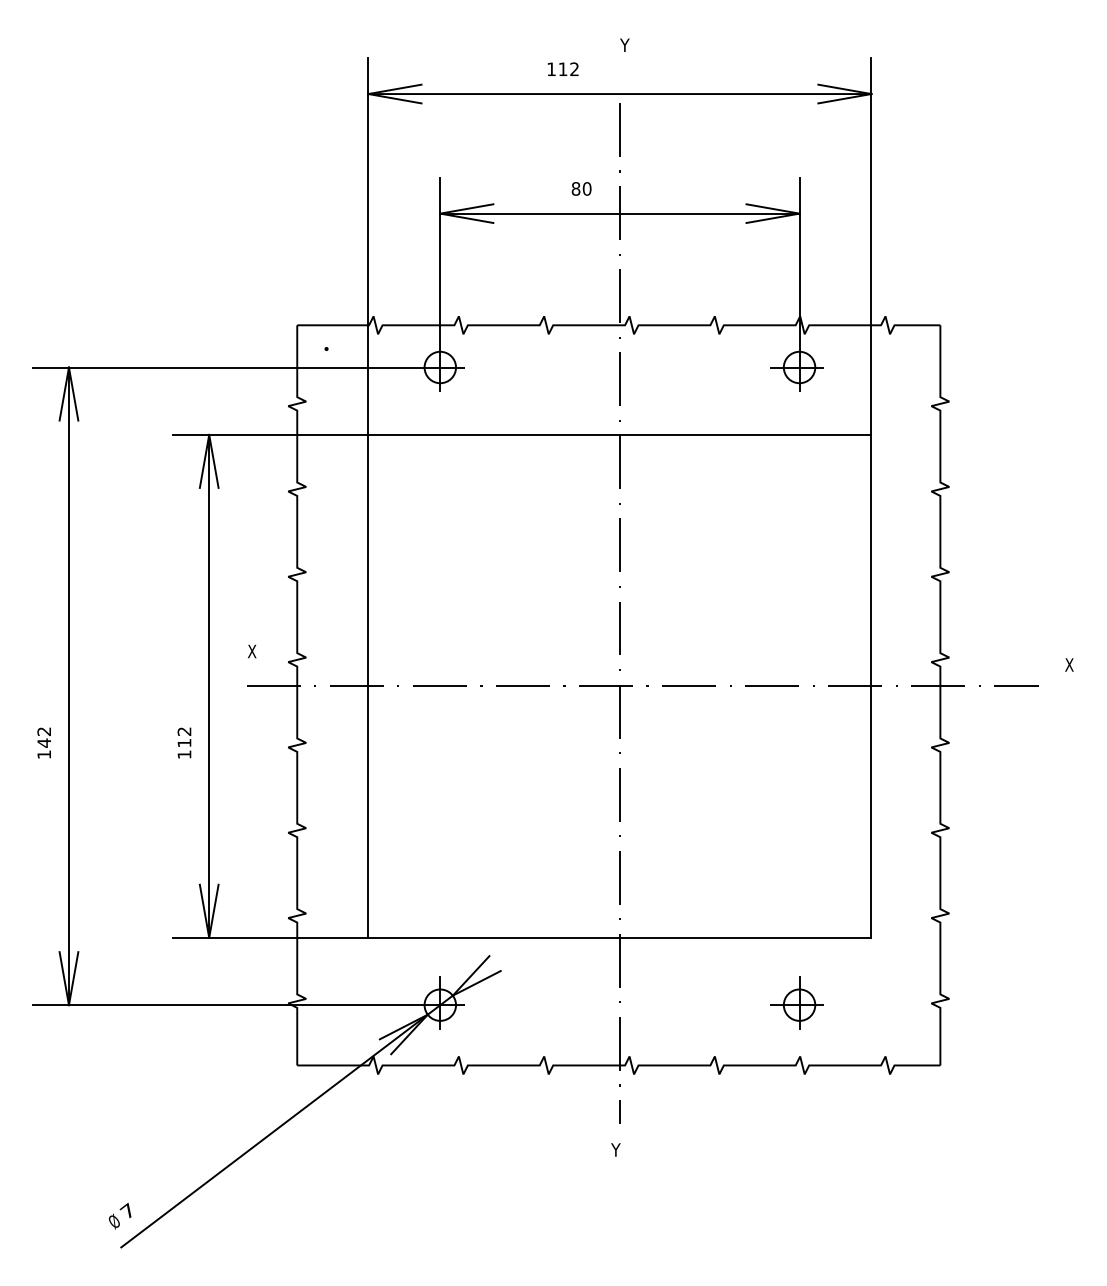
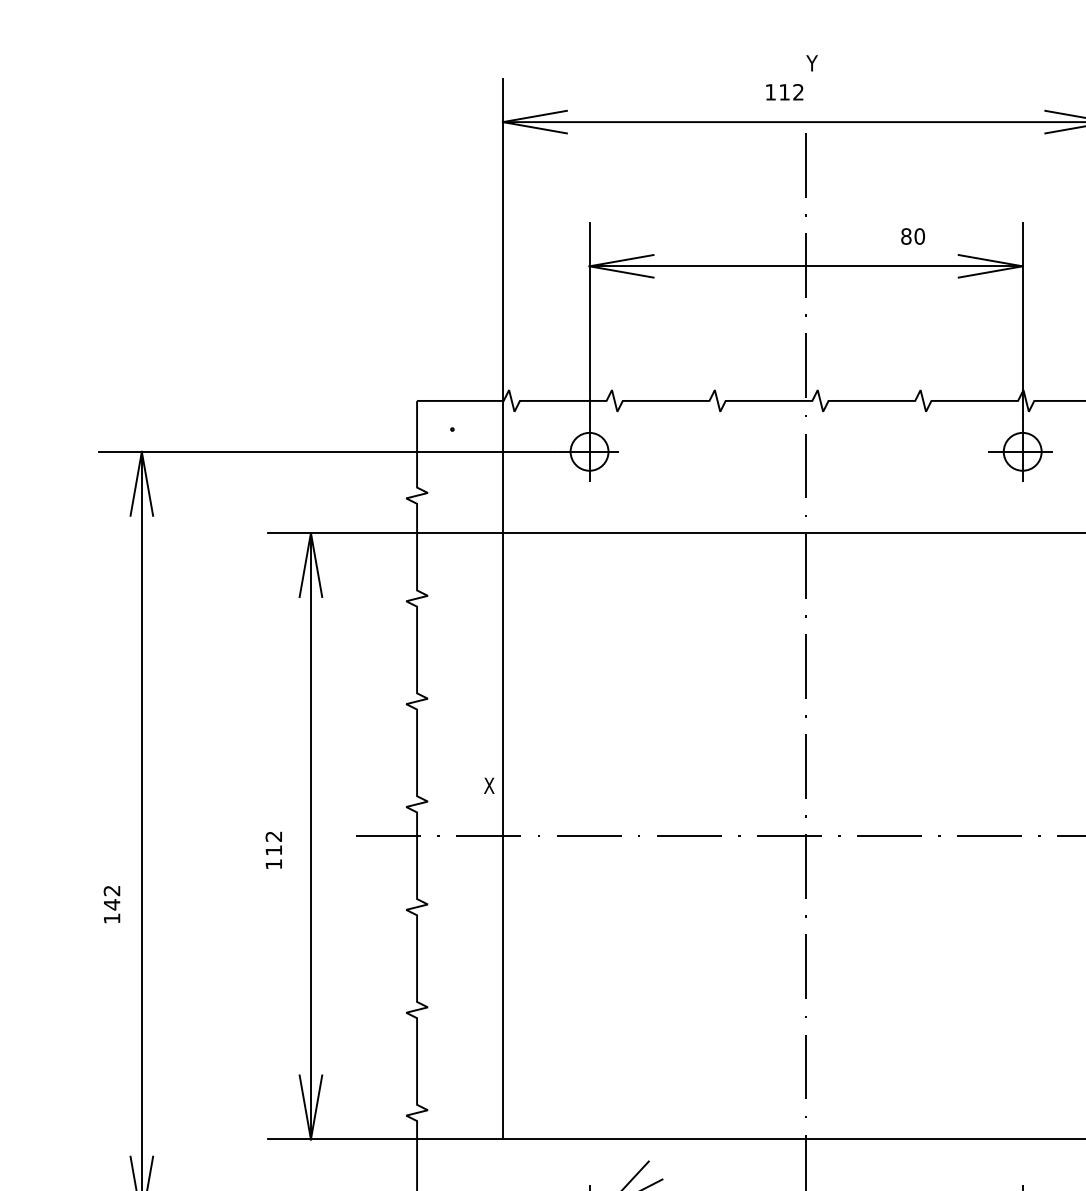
text: (562, 68) -> (783, 91), moved
text: (581, 188) -> (912, 235), moved
text: (252, 651) -> (489, 785), moved
text: (184, 742) -> (273, 849), moved

